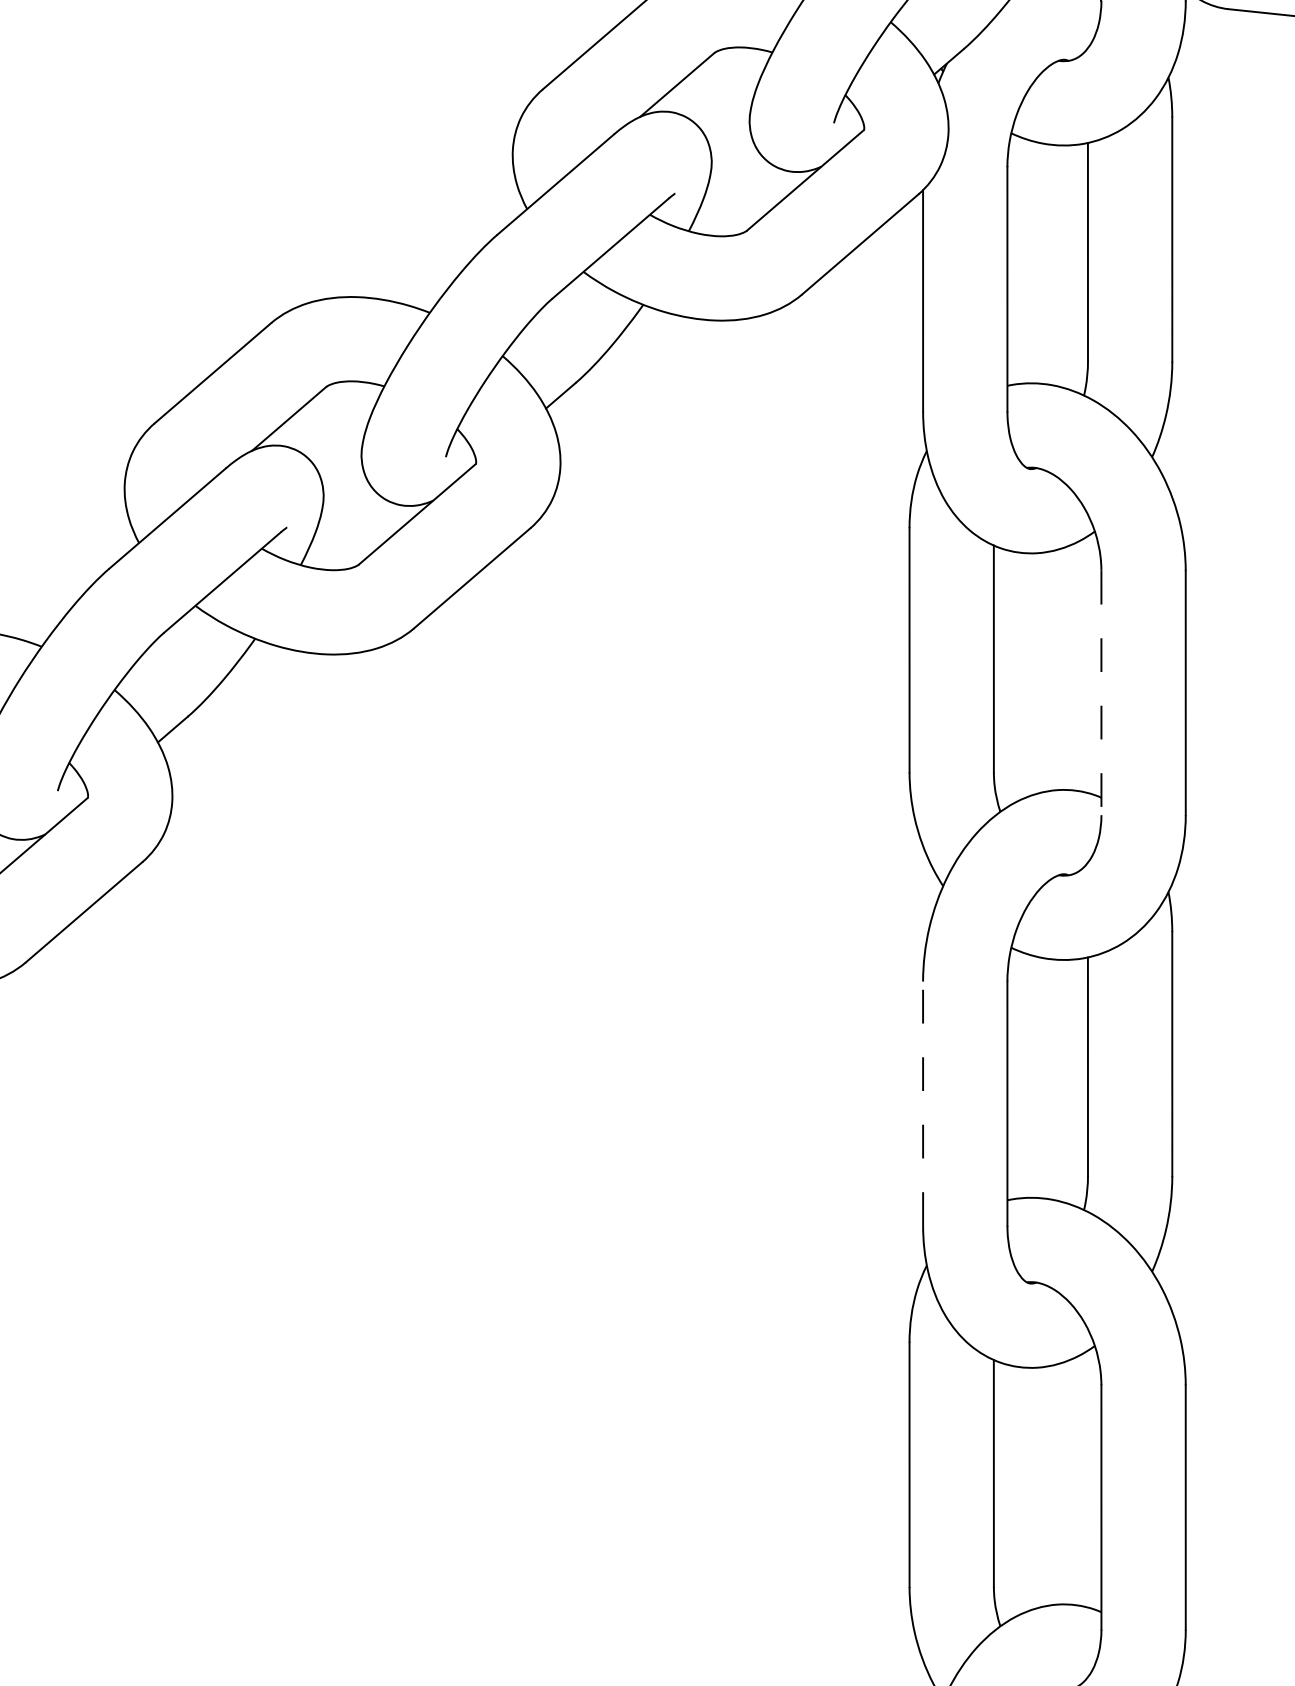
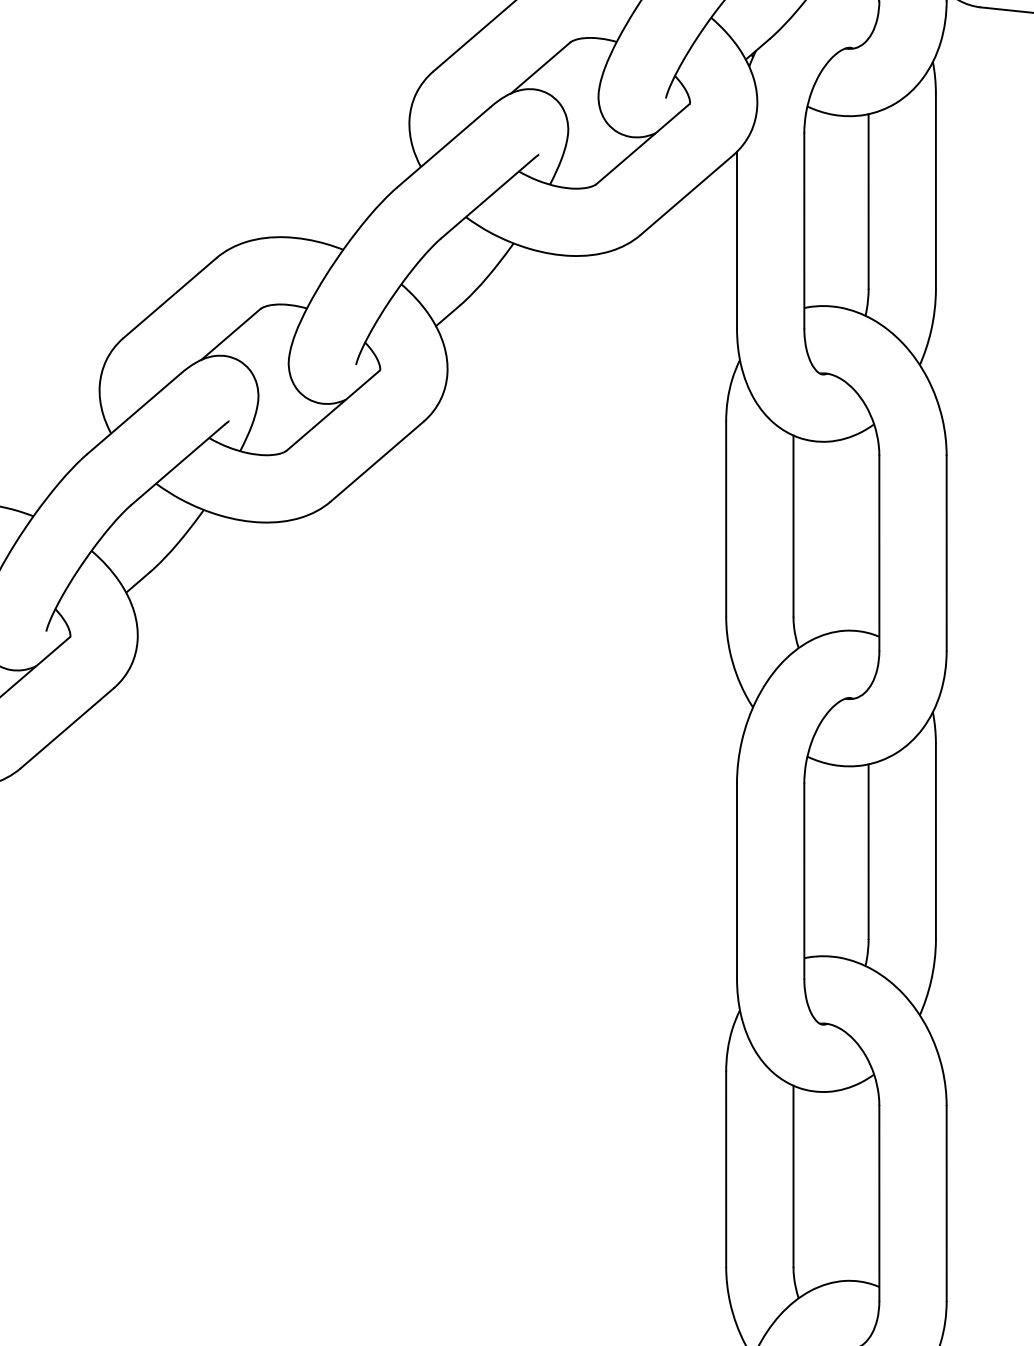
line: (1101, 693) -> (879, 553), dashed -> solid
line: (923, 1104) -> (737, 881), dashed -> solid

